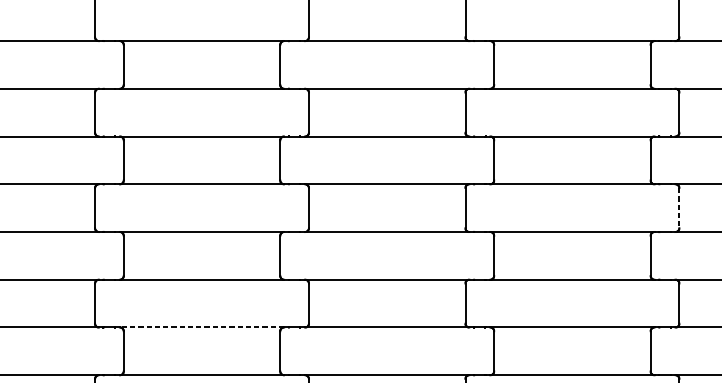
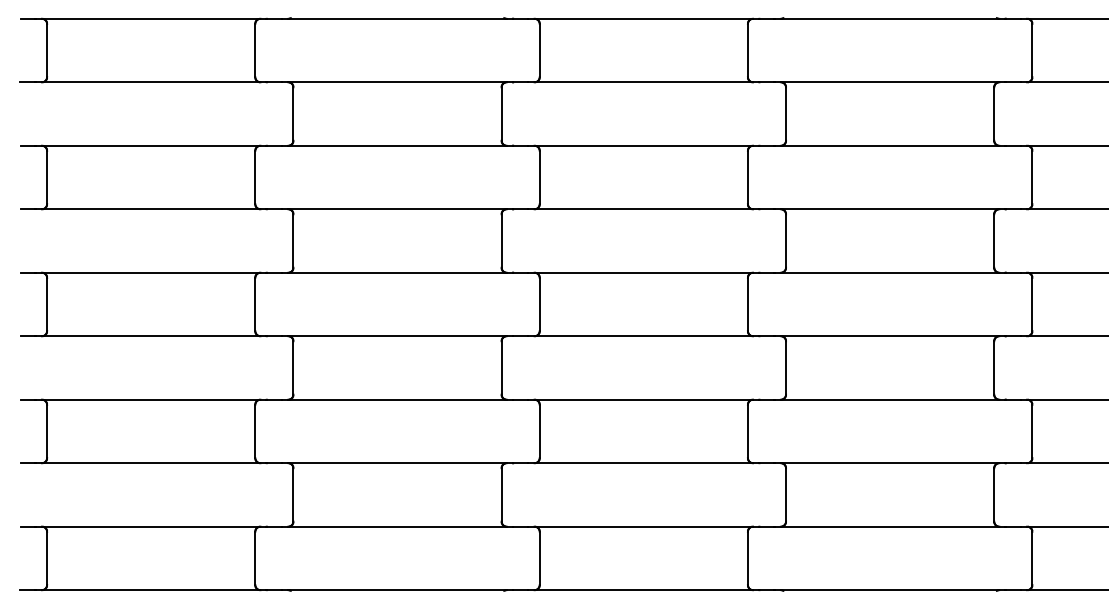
line: (679, 208) -> (1032, 304), dashed -> solid
line: (202, 327) -> (397, 463), dashed -> solid

